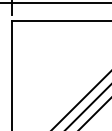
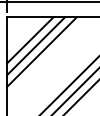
line: (38, 47) -> (30, 40), added
line: (45, 54) -> (36, 46), added
line: (52, 59) -> (42, 51), added

